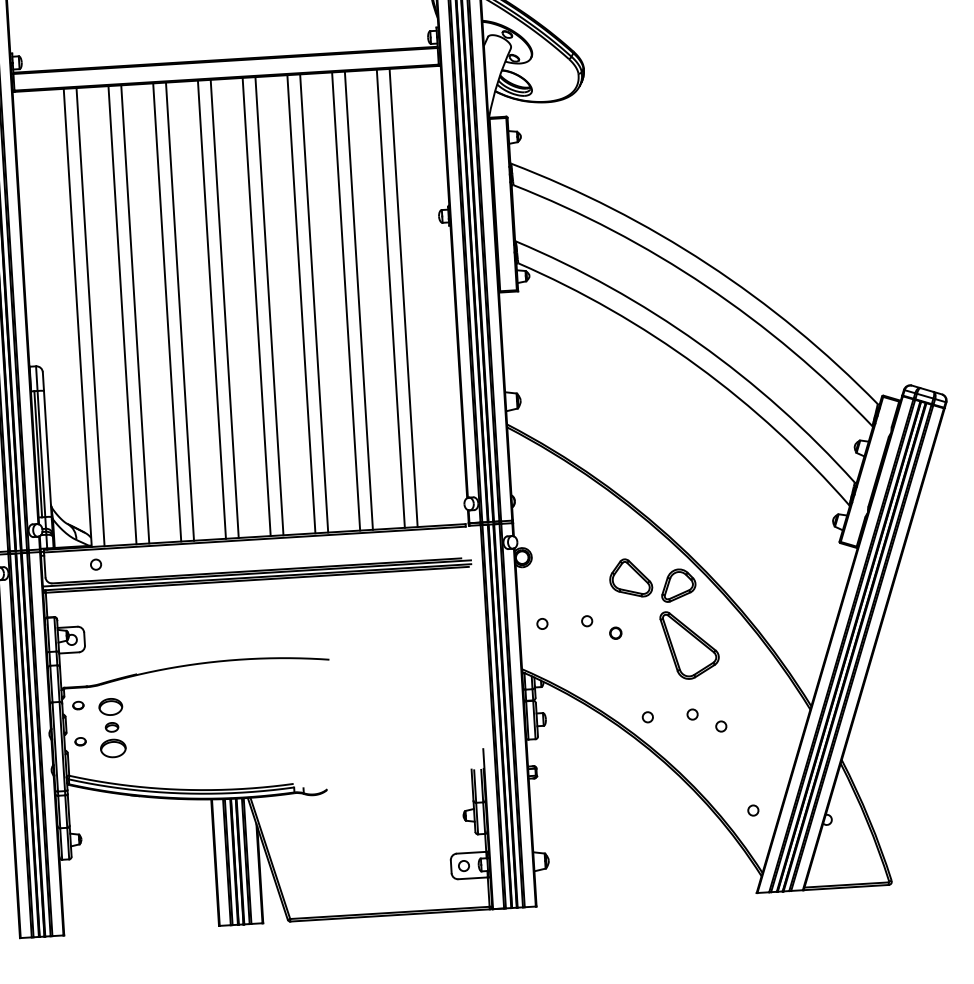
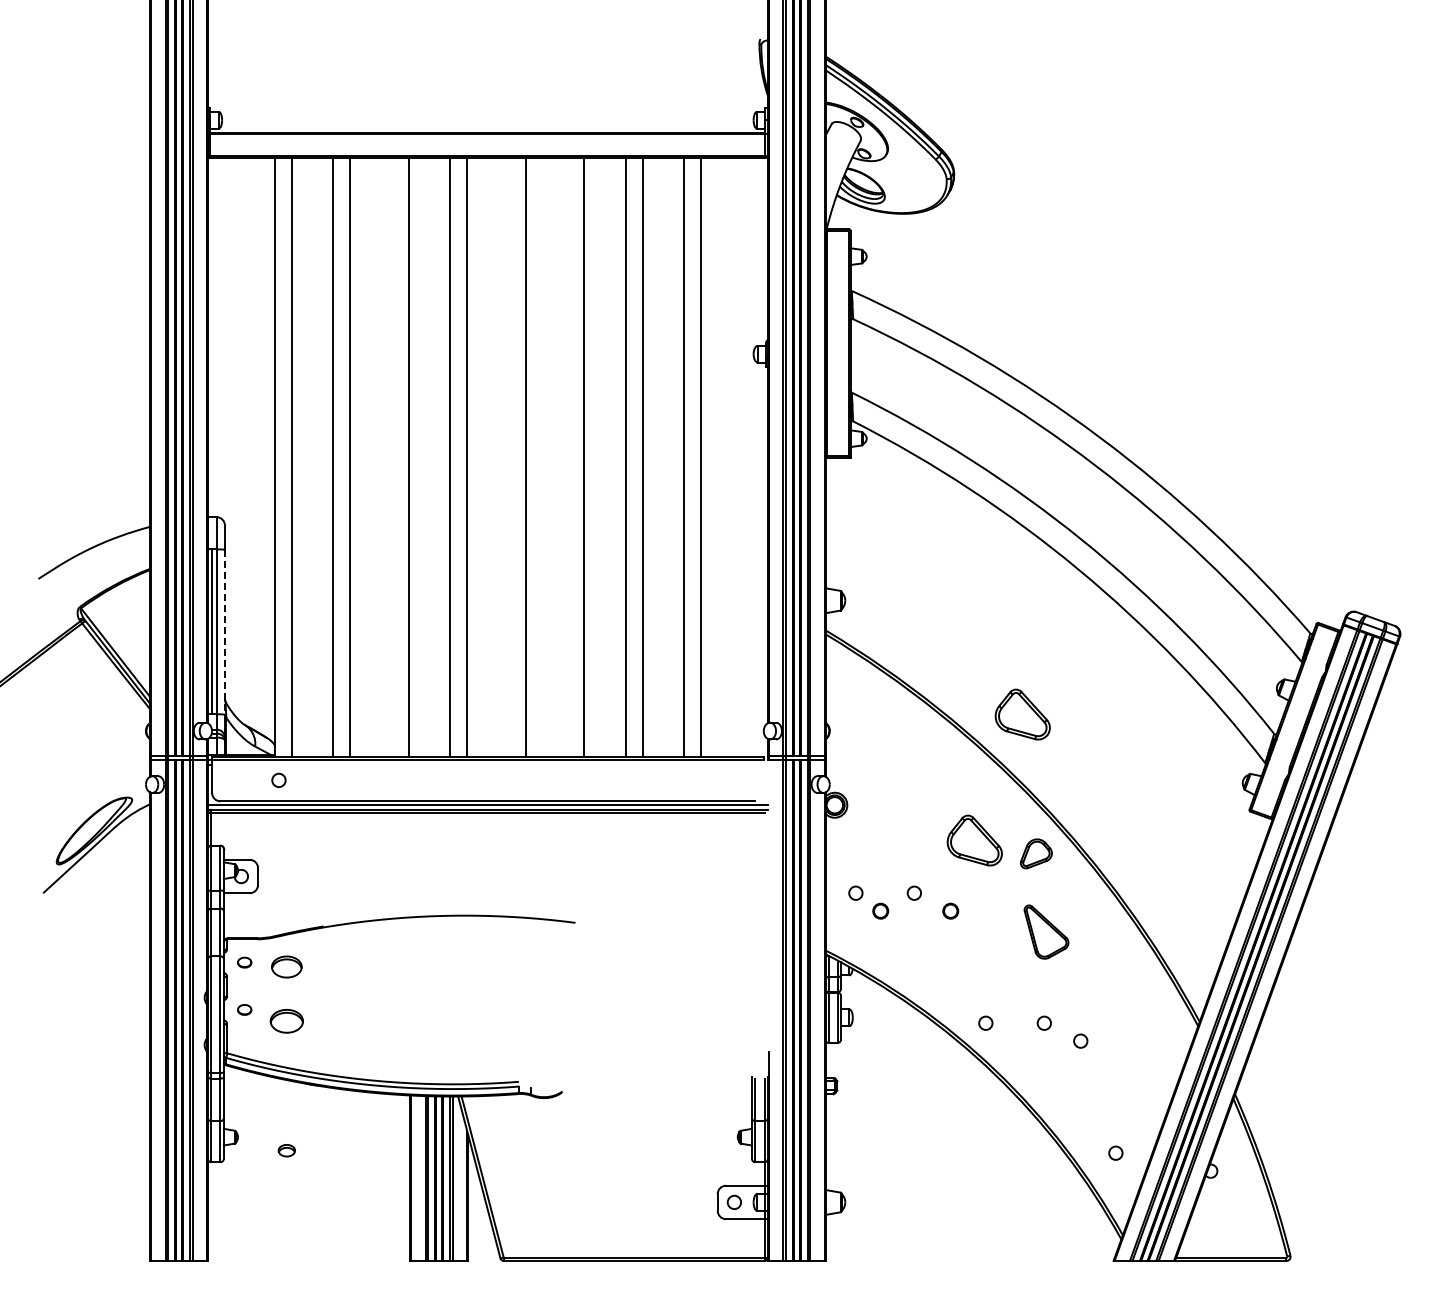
line: (301, 304) -> (567, 457), removed
line: (256, 307) -> (508, 457), removed
line: (167, 312) -> (391, 457), removed
line: (47, 454) -> (224, 632), solid -> dashed
part: (661, 479) -> (1022, 714), added
part: (678, 585) -> (1036, 853), size x0.7
circle: (562, 636) -> (880, 910), added
part: (689, 644) -> (1046, 931), size x0.6
part: (111, 727) -> (286, 1150), moved

